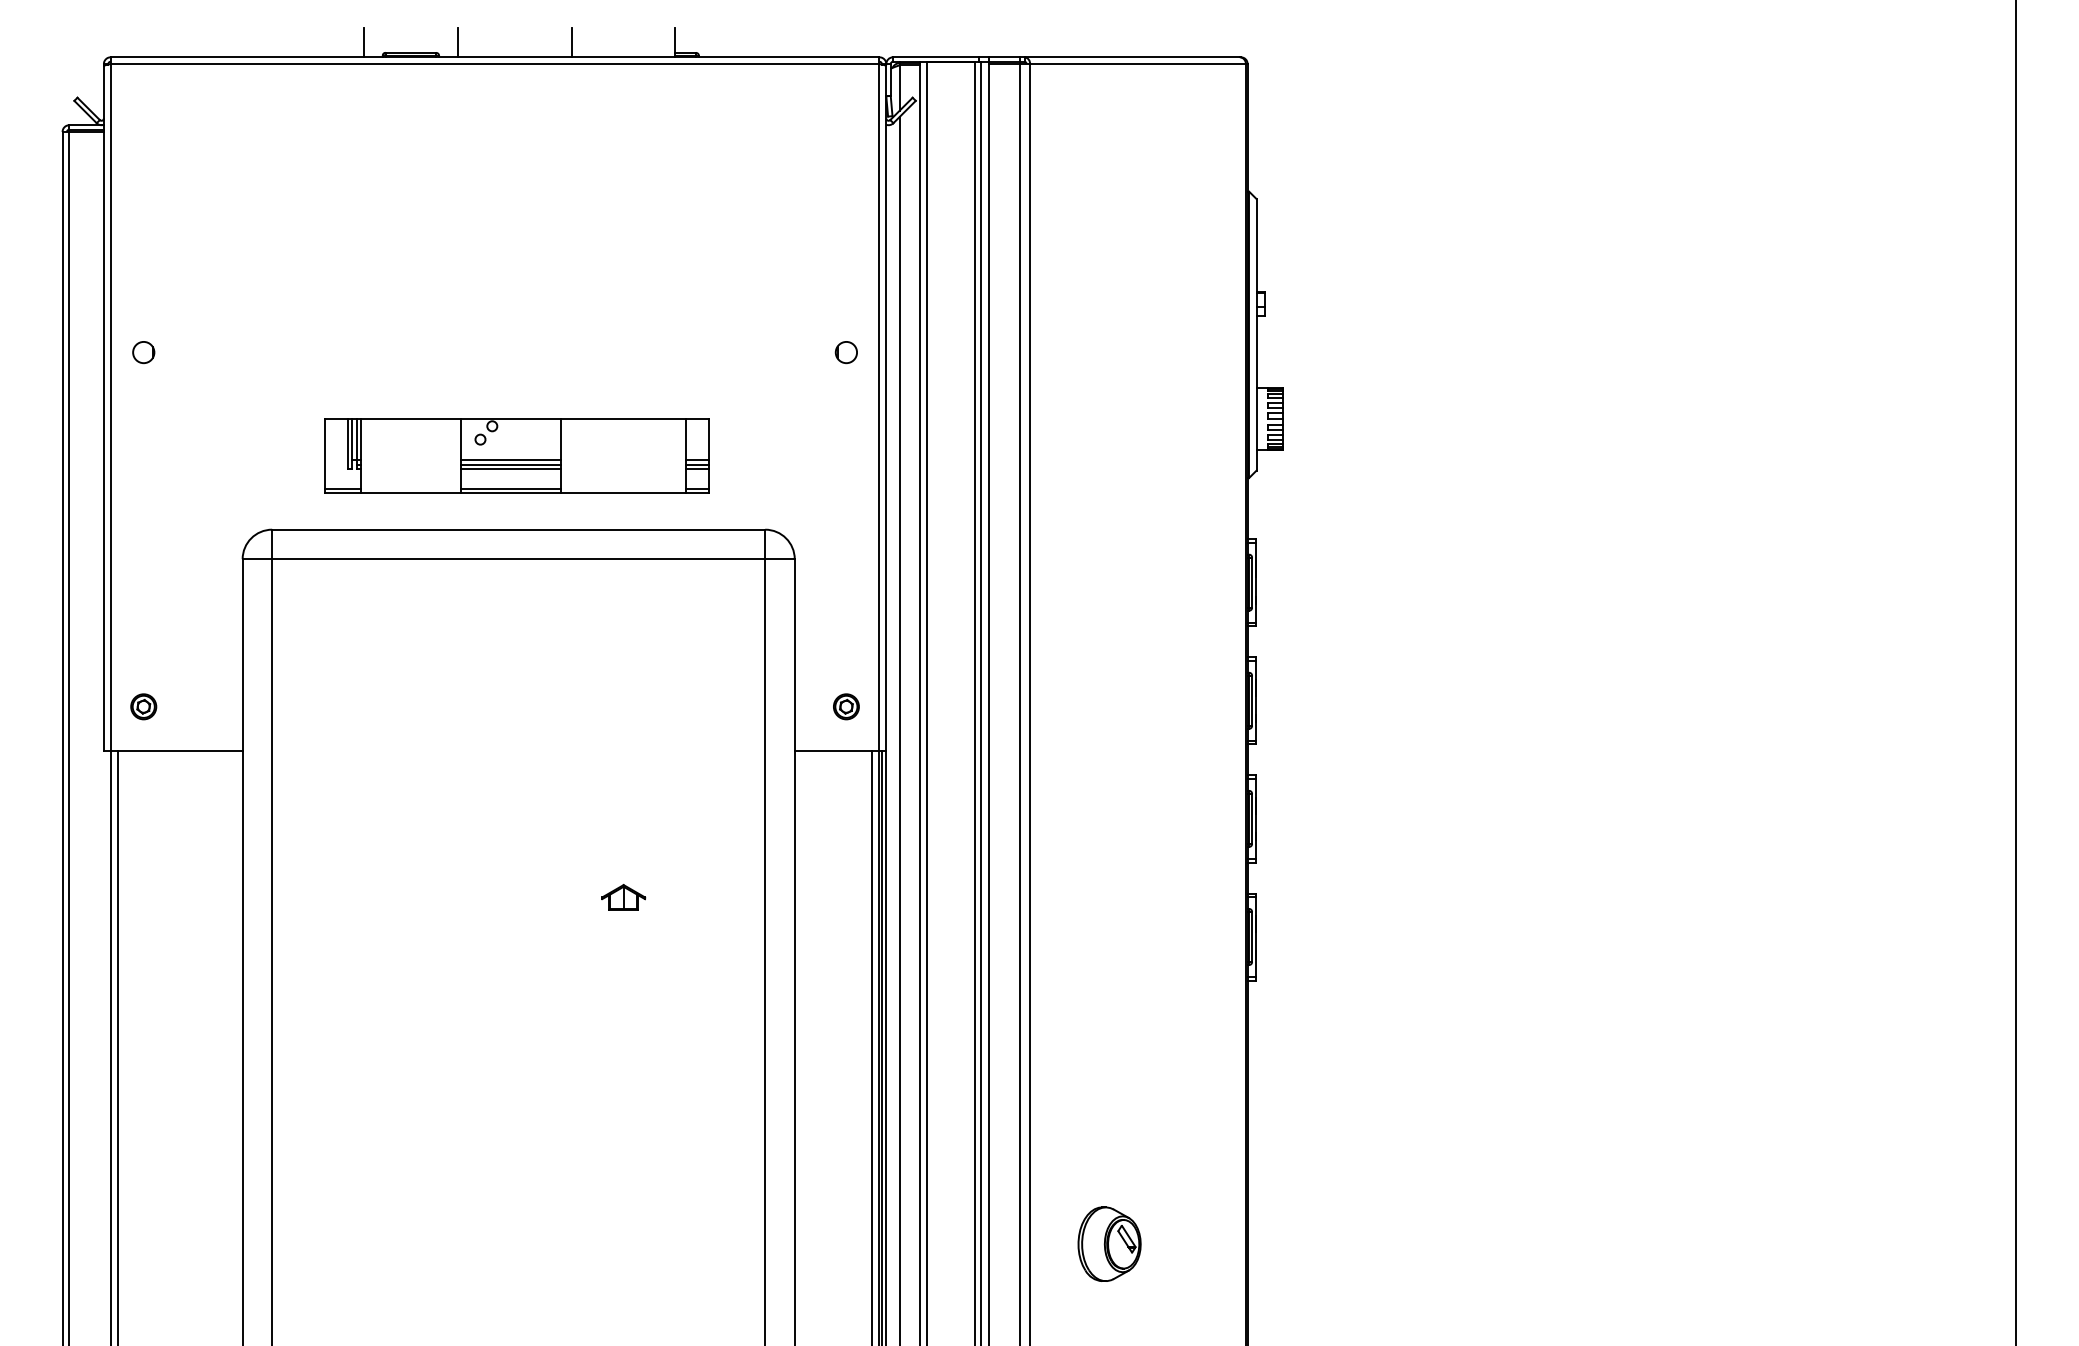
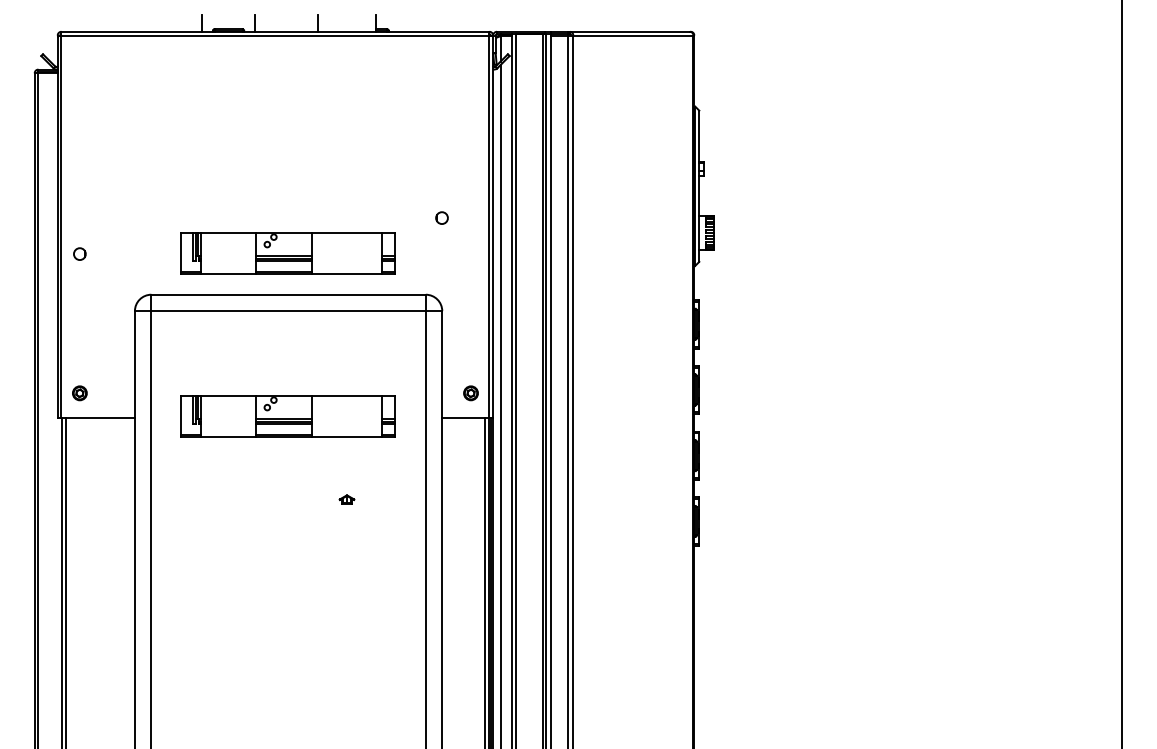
circle: (143, 351) -> (79, 253), moved
circle: (845, 351) -> (441, 217), moved
part: (516, 748) -> (287, 416), added
part: (622, 897) -> (346, 499), size x0.6
part: (1109, 1244) -> (617, 692), removed

